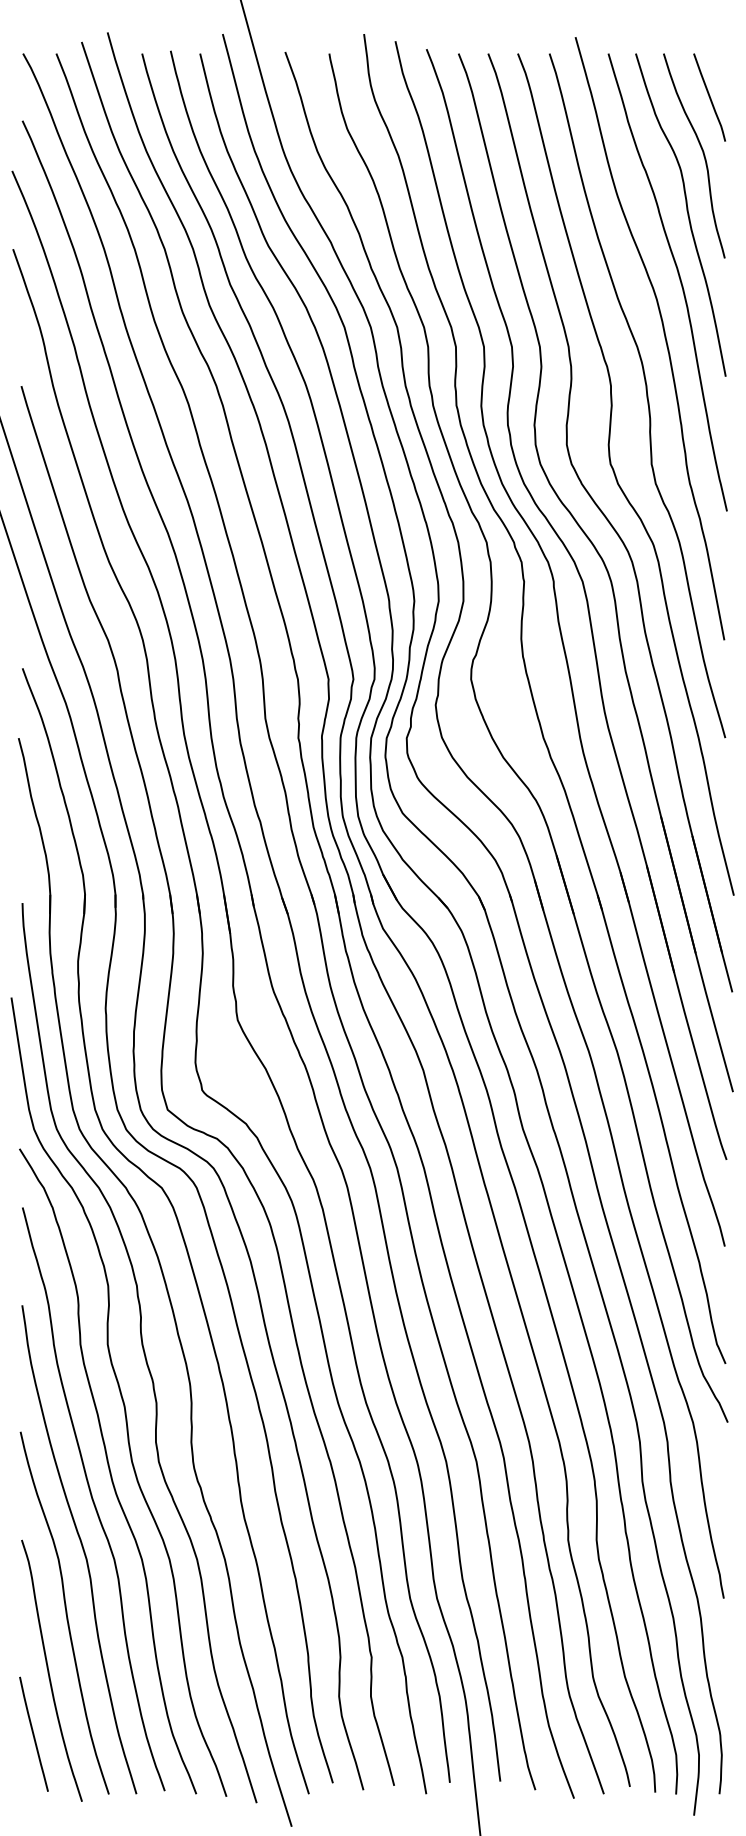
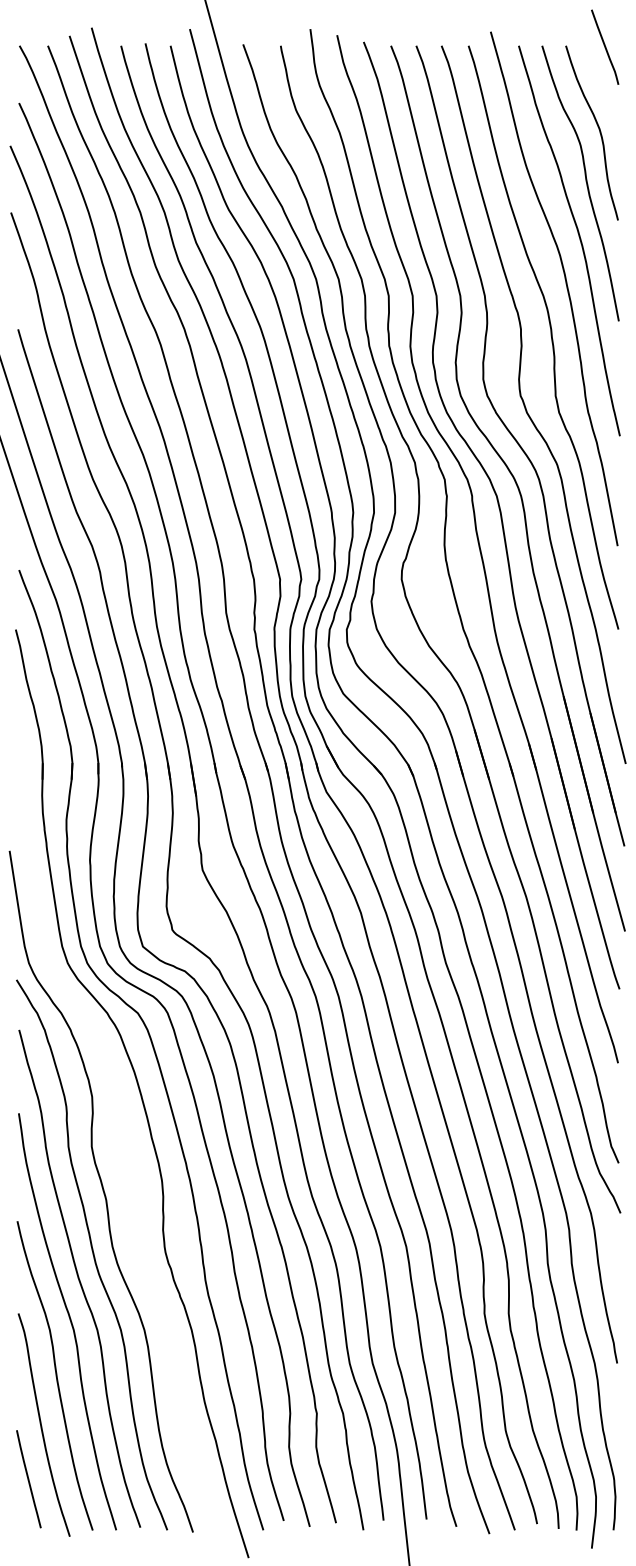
line: (710, 96) -> (605, 46), moved
curve: (142, 1351) -> (121, 1152), removed

